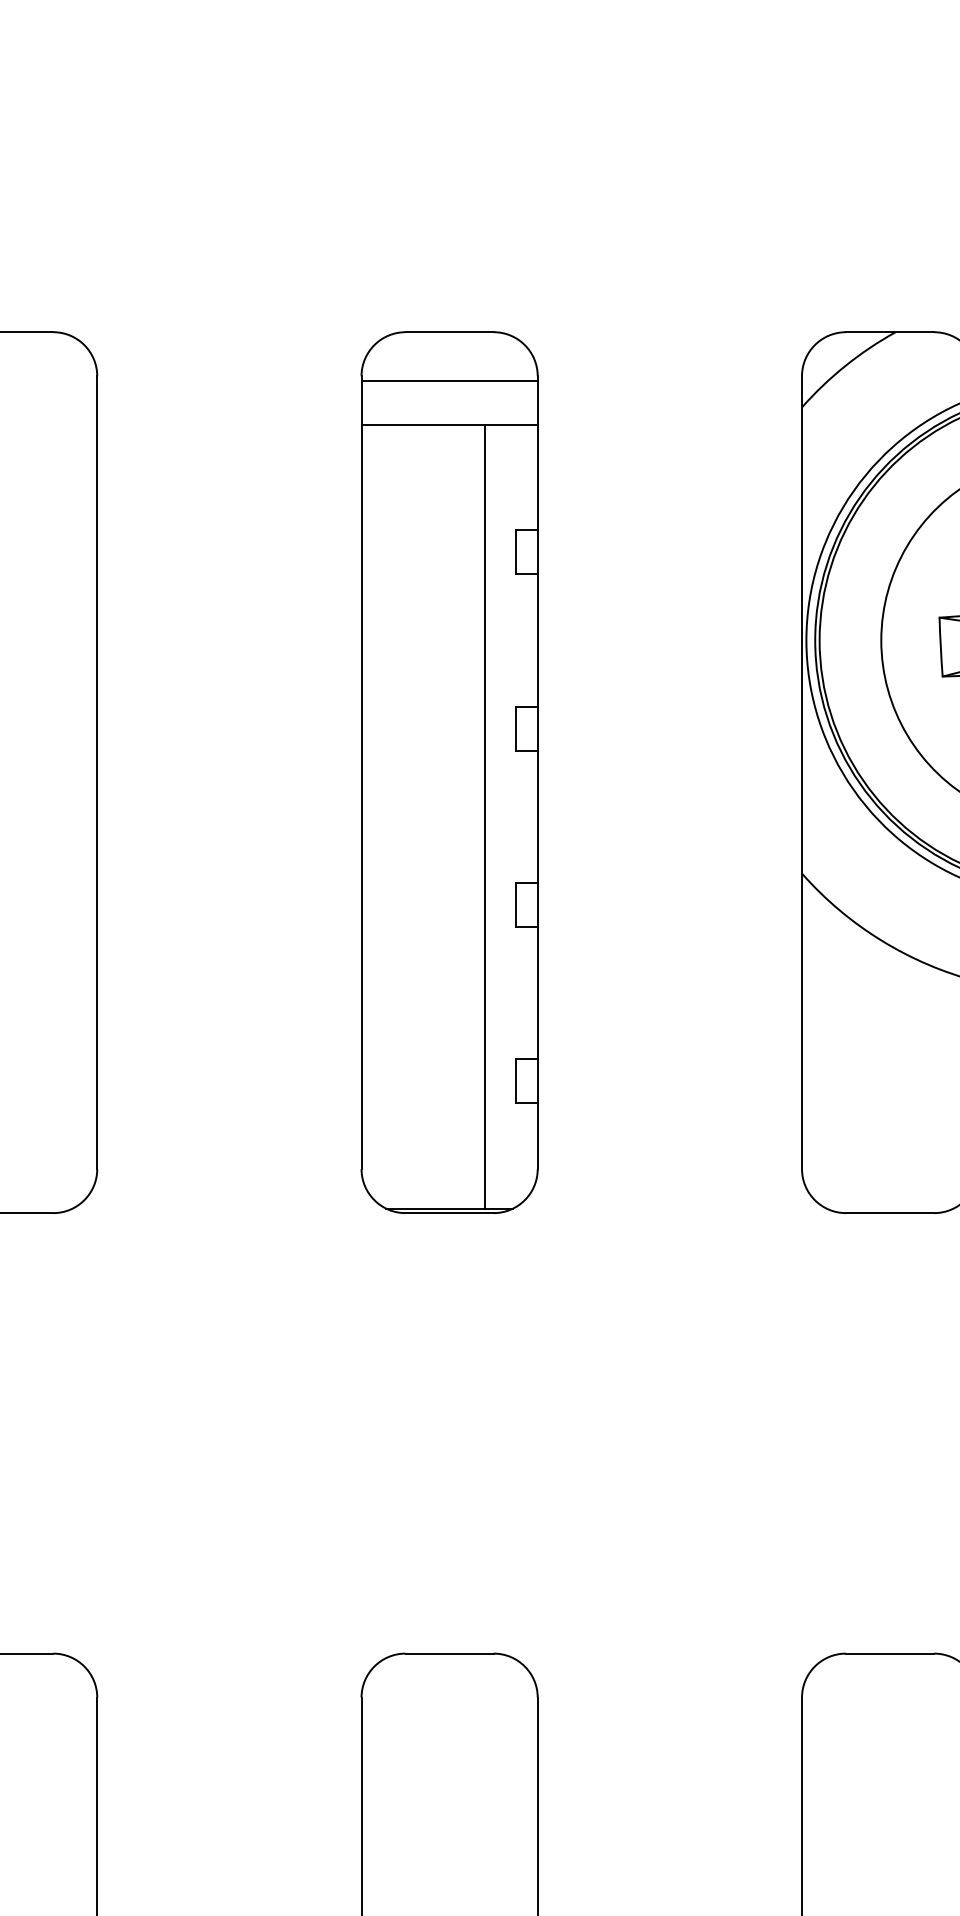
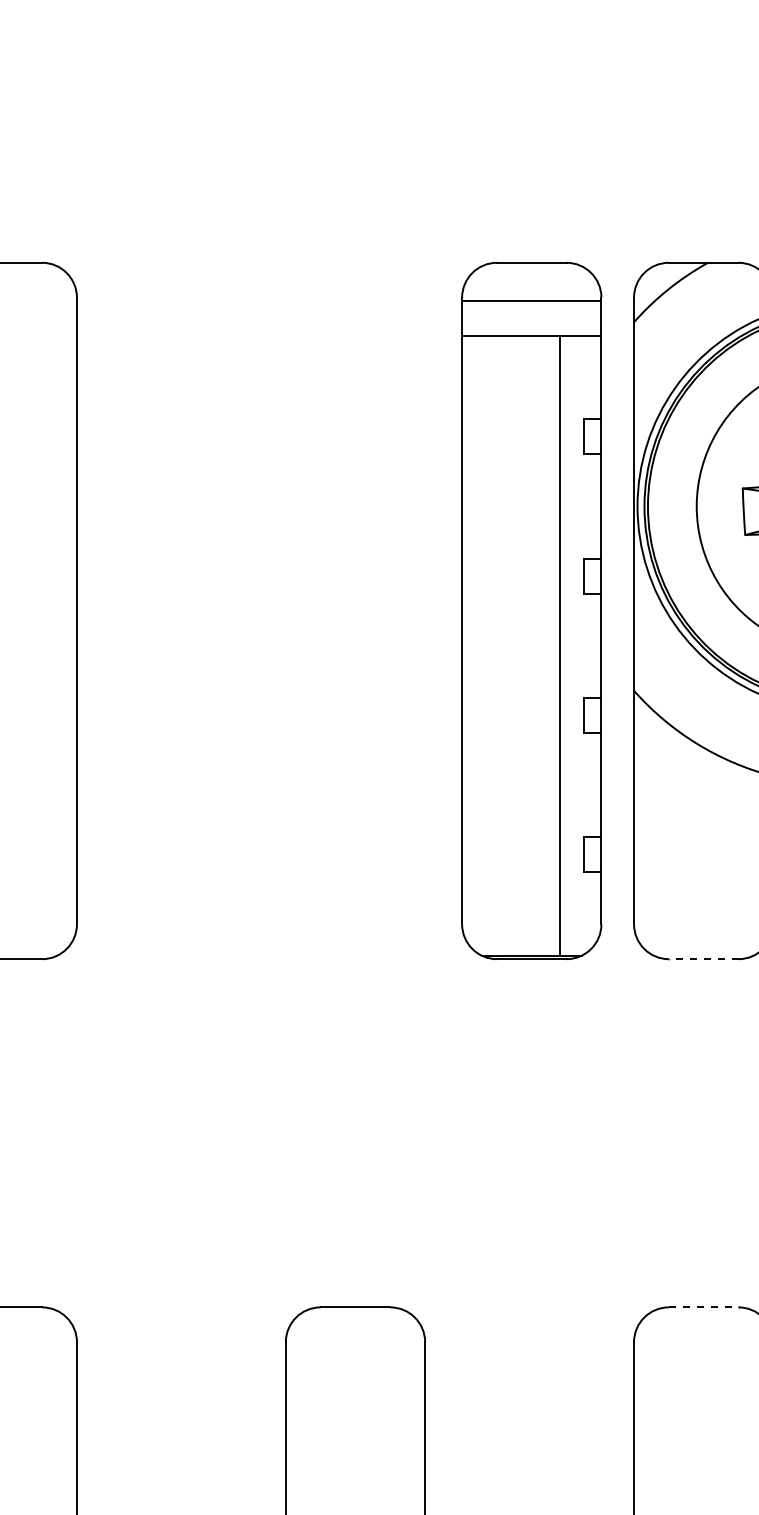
part: (449, 772) -> (531, 610), moved
line: (889, 1213) -> (703, 959), solid -> dashed
line: (890, 1653) -> (704, 1307), solid -> dashed

